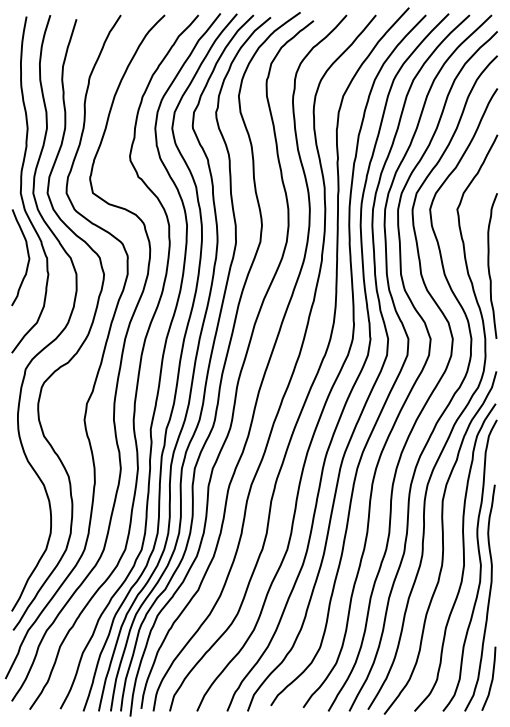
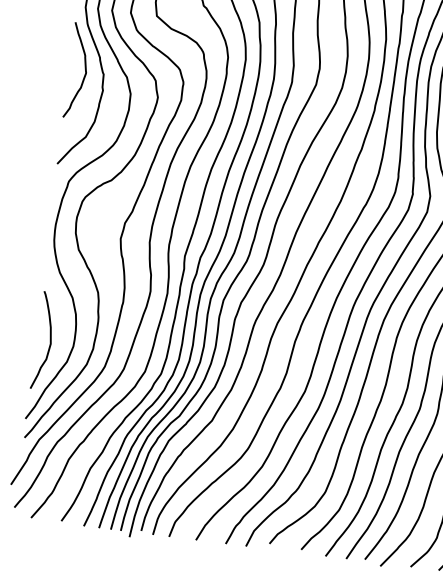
curve: (26, 530) -> (49, 340), added

